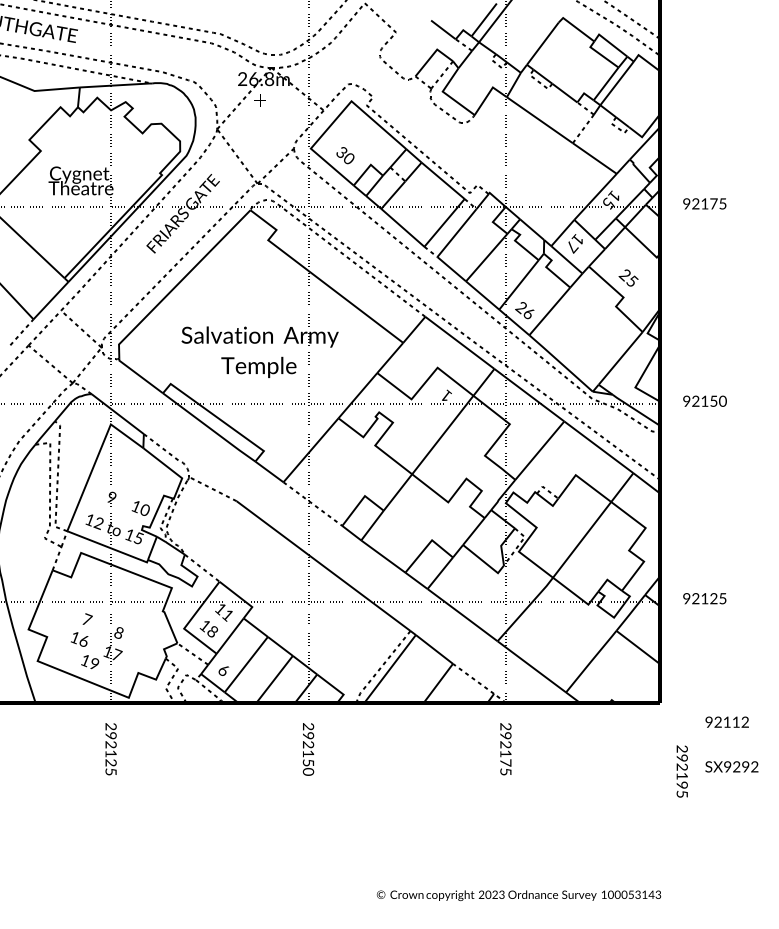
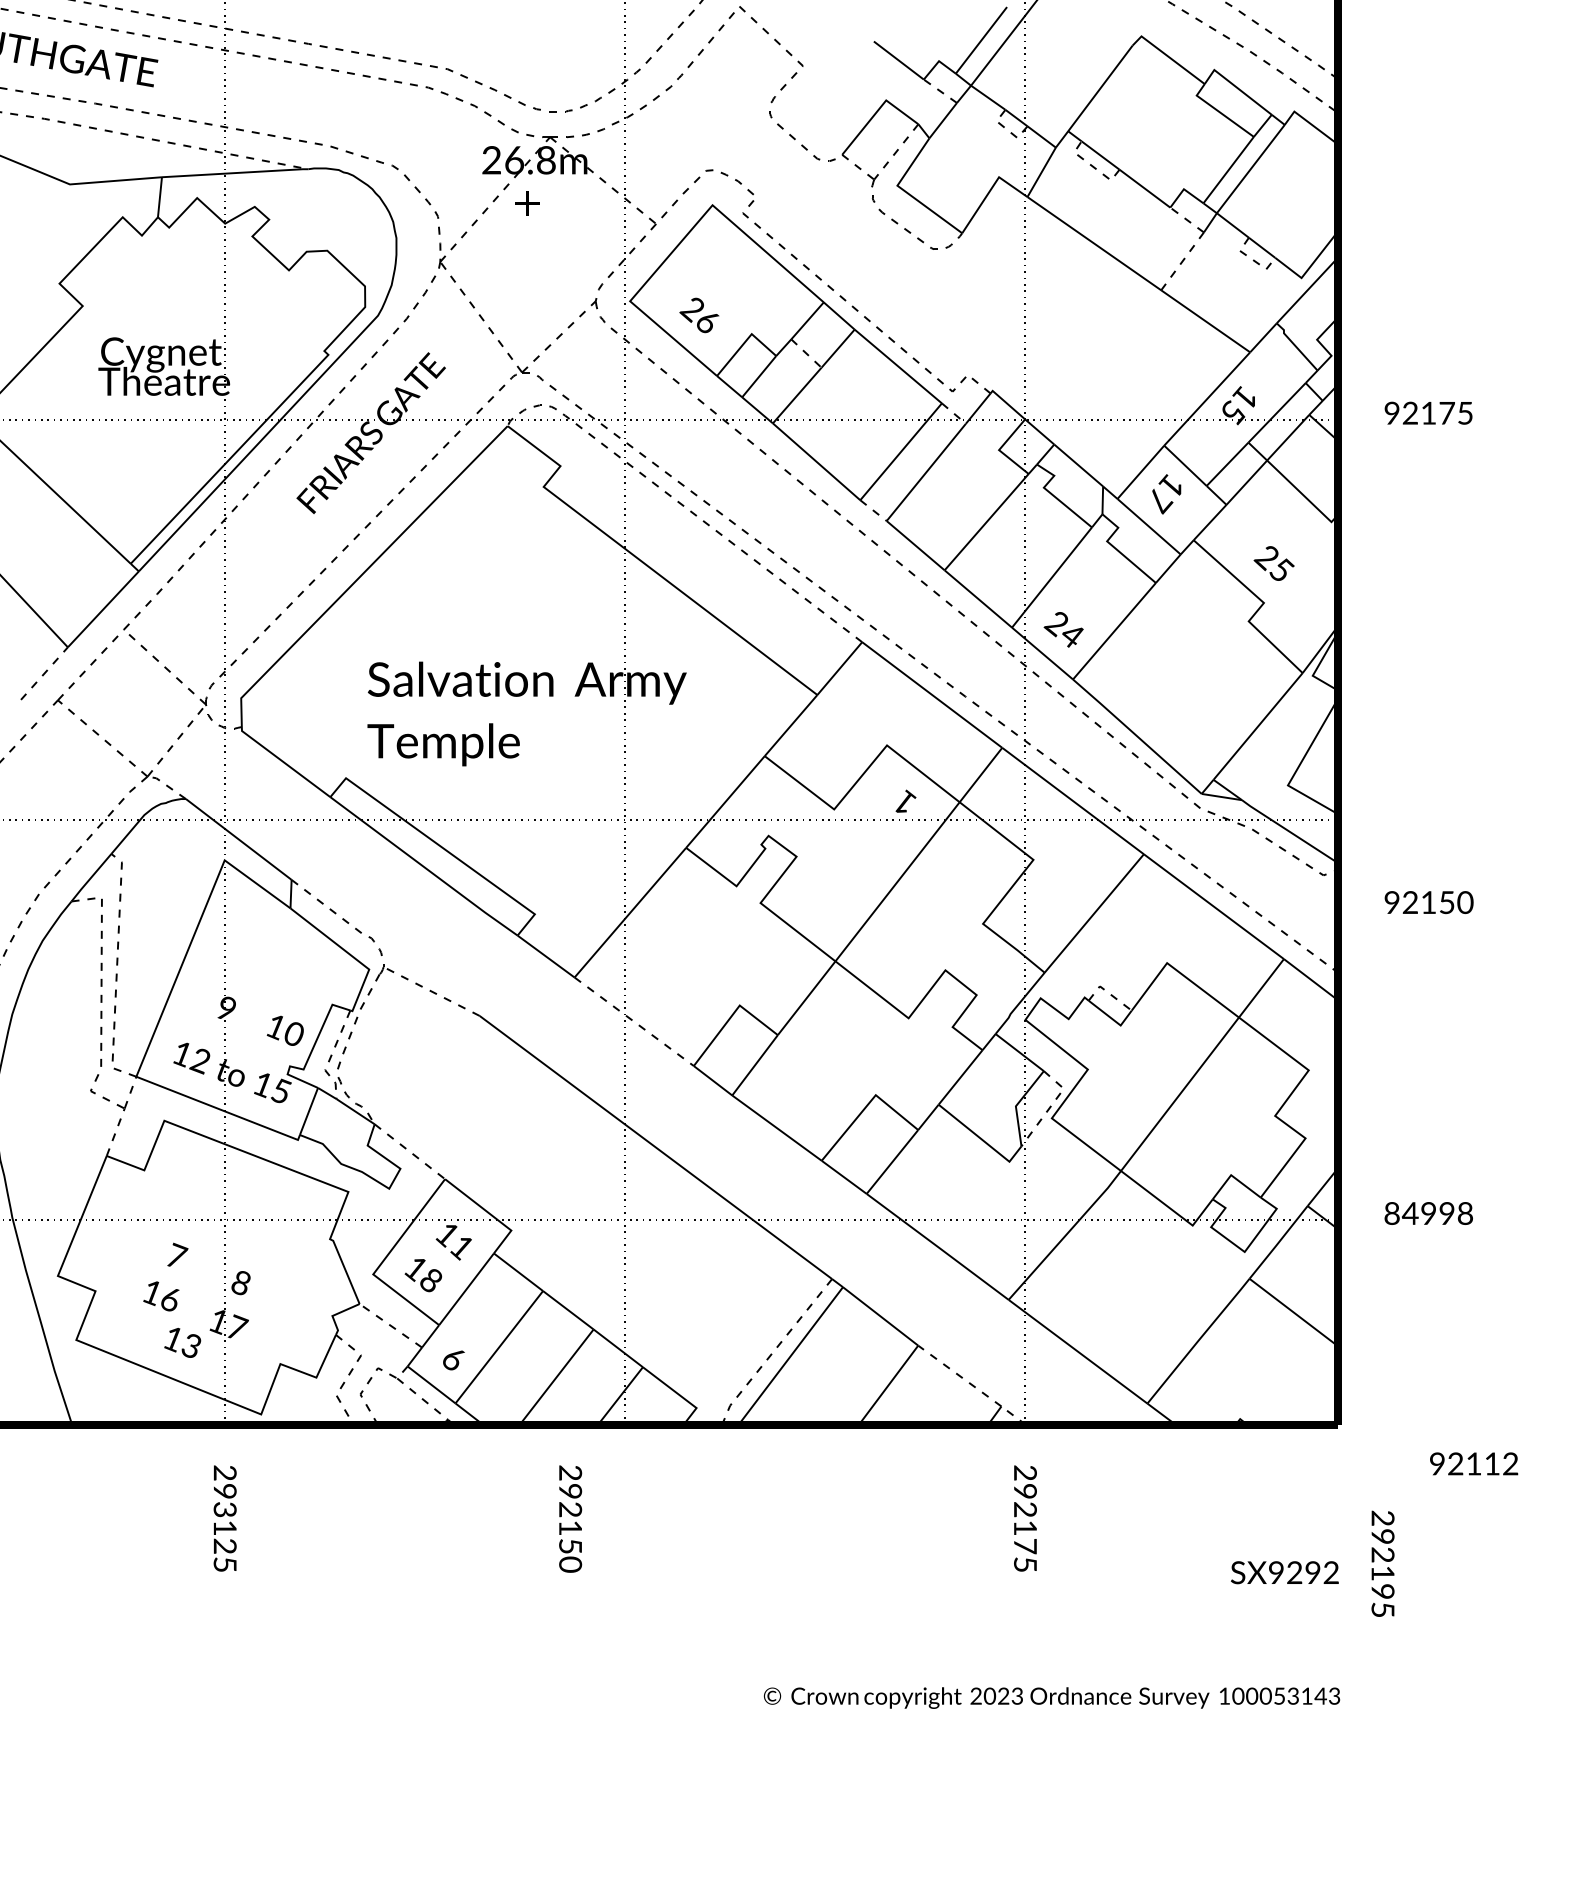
text: (344, 157) -> (698, 319), 30 -> 26
text: (528, 314) -> (1071, 637), 26 -> 24
text: (258, 366) -> (442, 742), moved
text: (704, 400) -> (1428, 900), moved
text: (704, 598) -> (1428, 1213), 92125 -> 84998
text: (93, 663) -> (189, 1344), 19 -> 13
text: (108, 744) -> (219, 1509), 292125 -> 293125
text: (308, 749) -> (570, 1519), moved
text: (731, 766) -> (1284, 1571), moved
text: (519, 895) -> (1053, 1697), moved

